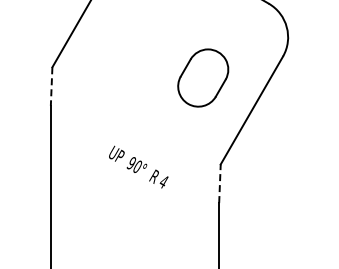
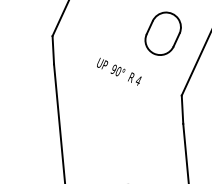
line: (51, 87) -> (53, 50), dashed -> solid
text: (138, 166) -> (119, 71), moved
line: (219, 183) -> (182, 109), dashed -> solid

